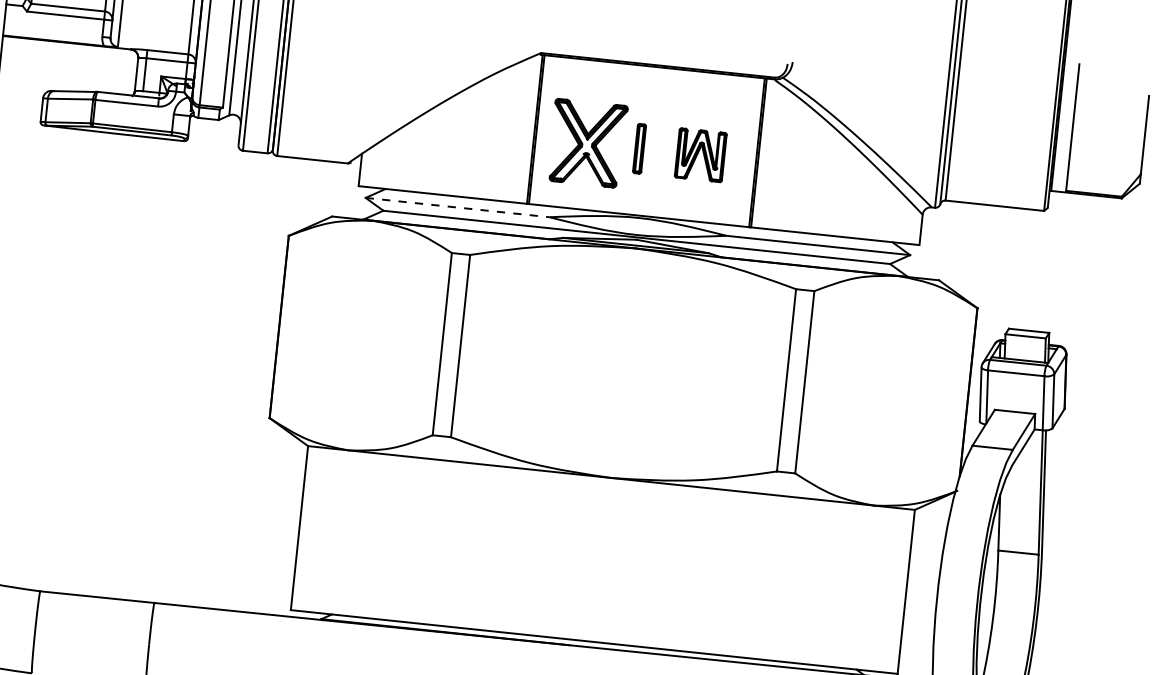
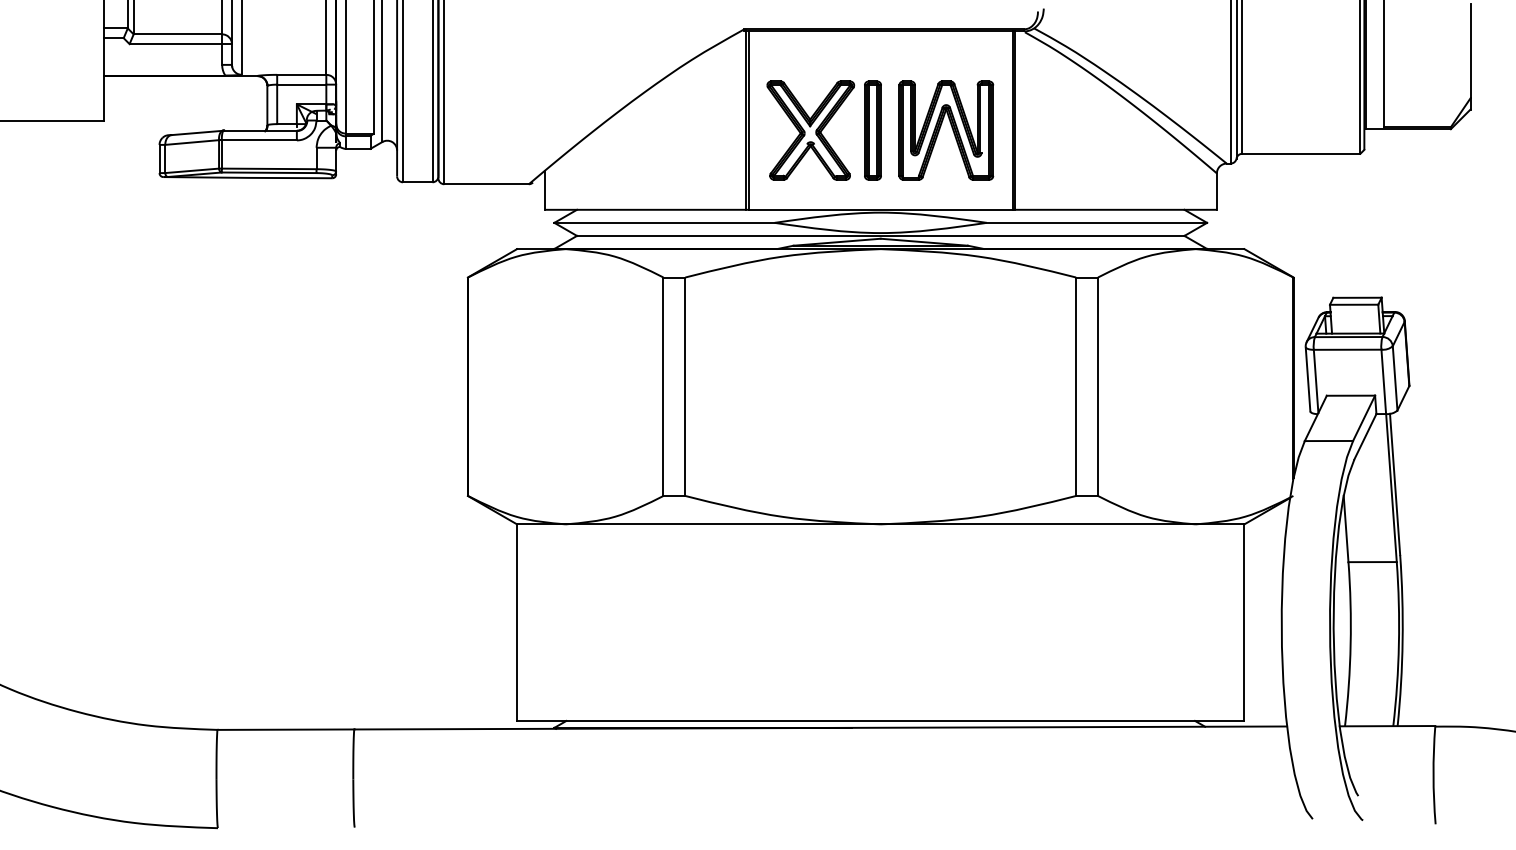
part: (639, 148) -> (872, 130), size x1.67
part: (700, 155) -> (946, 130), size x1.67
line: (458, 207) -> (665, 222), dashed -> solid

